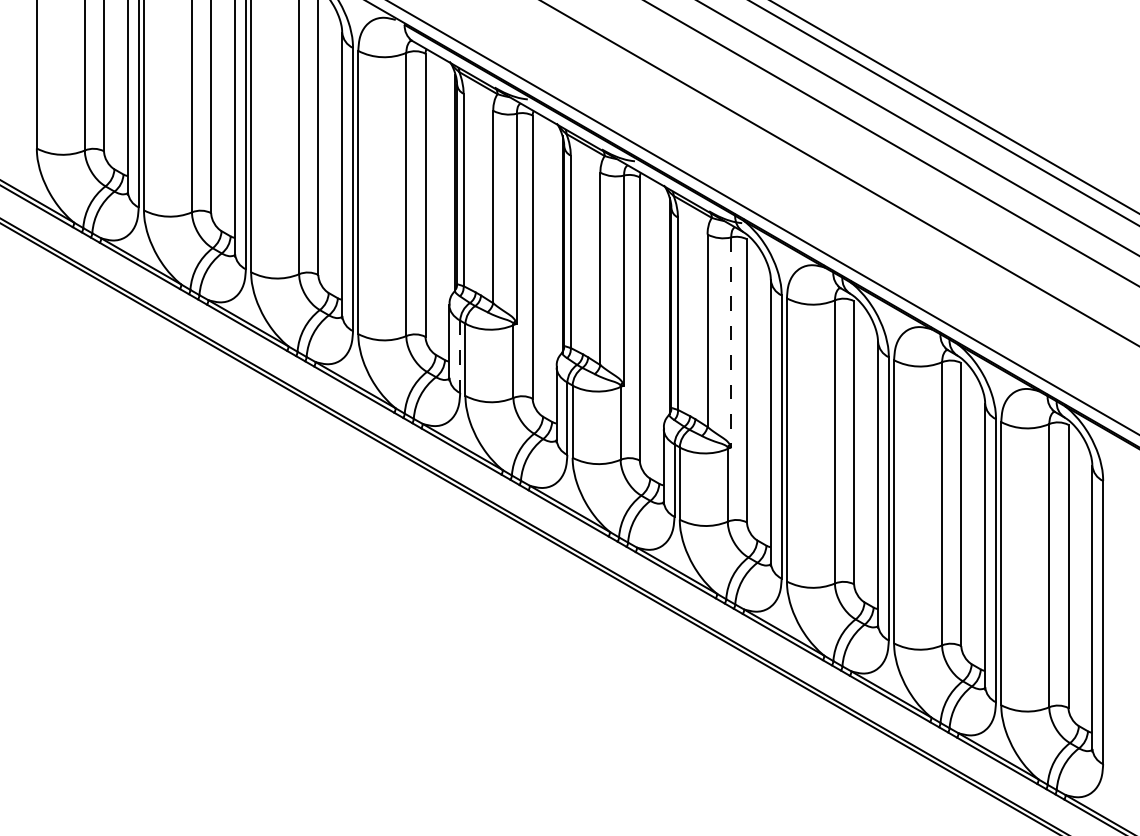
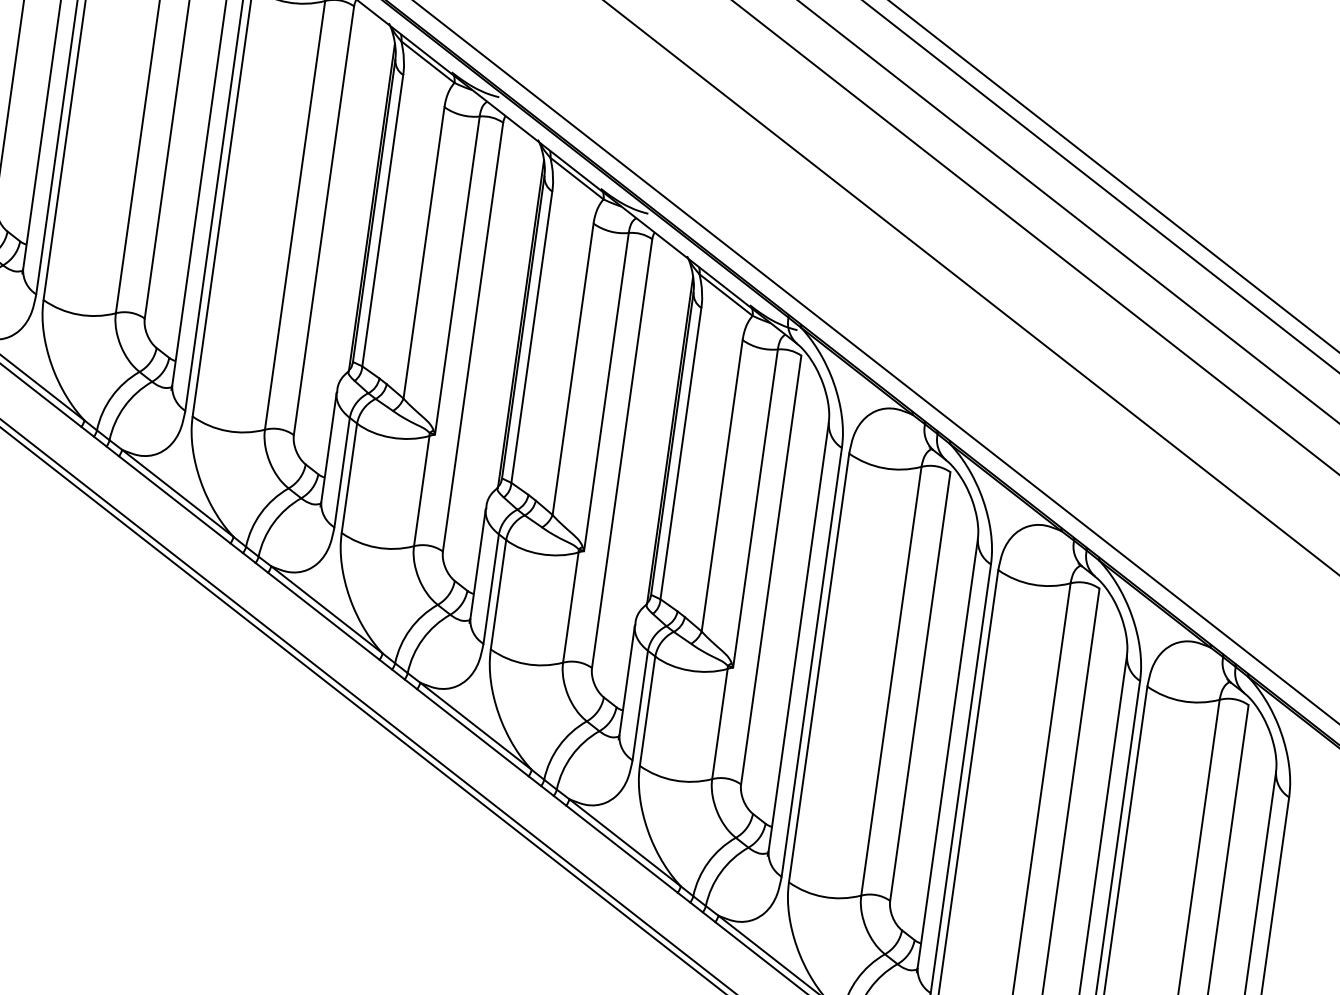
line: (731, 342) -> (755, 508), dashed -> solid
line: (460, 357) -> (342, 473), dashed -> solid

